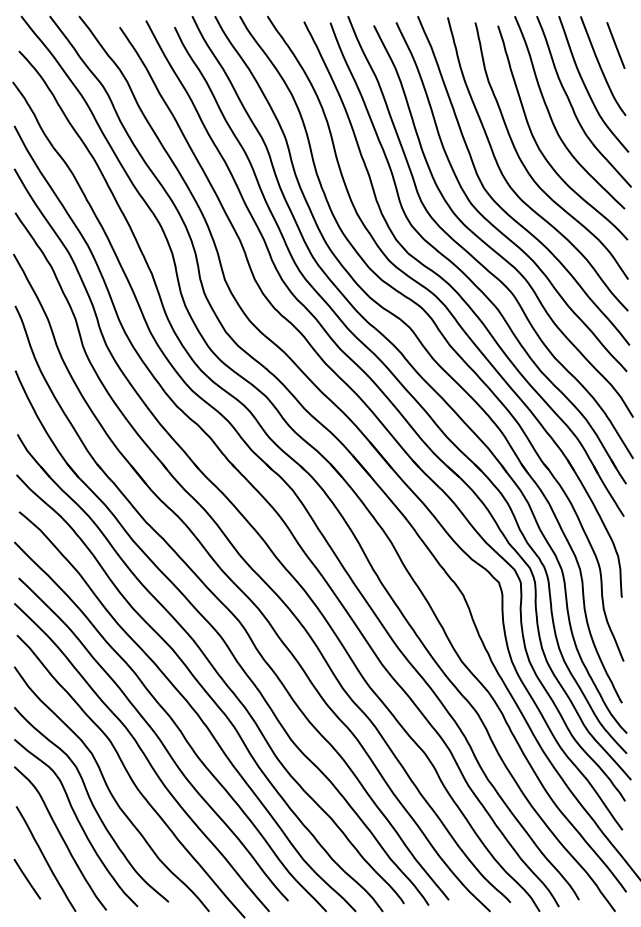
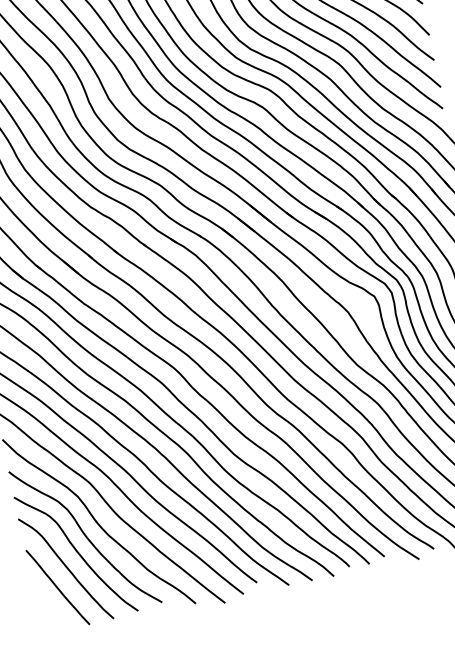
line: (27, 878) -> (46, 605), removed

